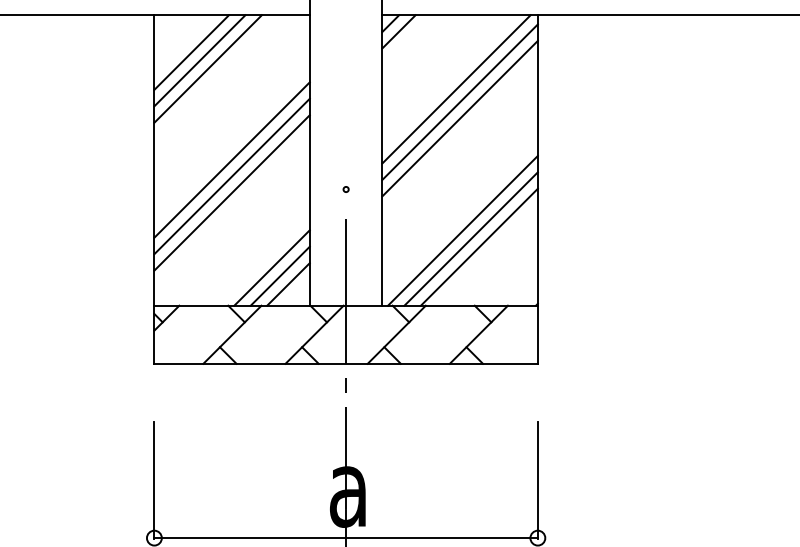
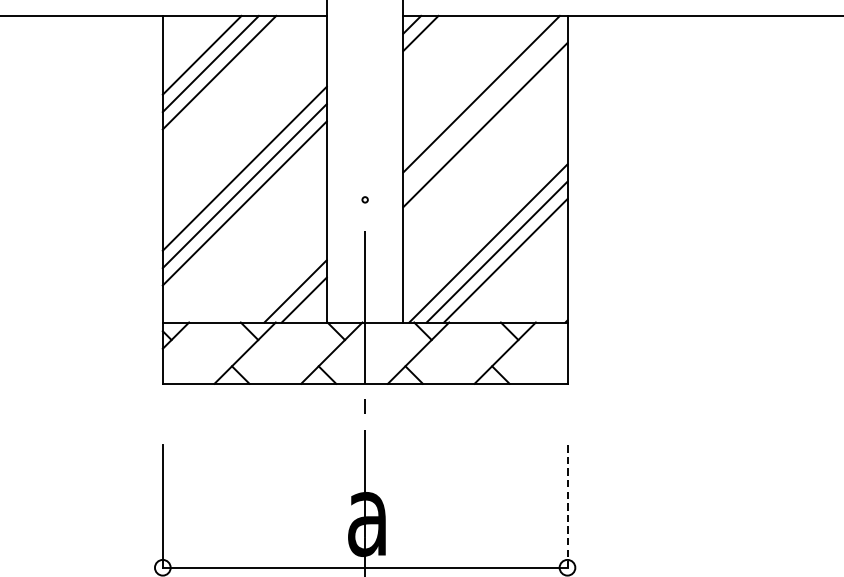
line: (459, 101) -> (484, 106), removed
line: (271, 267) -> (286, 282), removed
line: (537, 480) -> (567, 506), solid -> dashed

